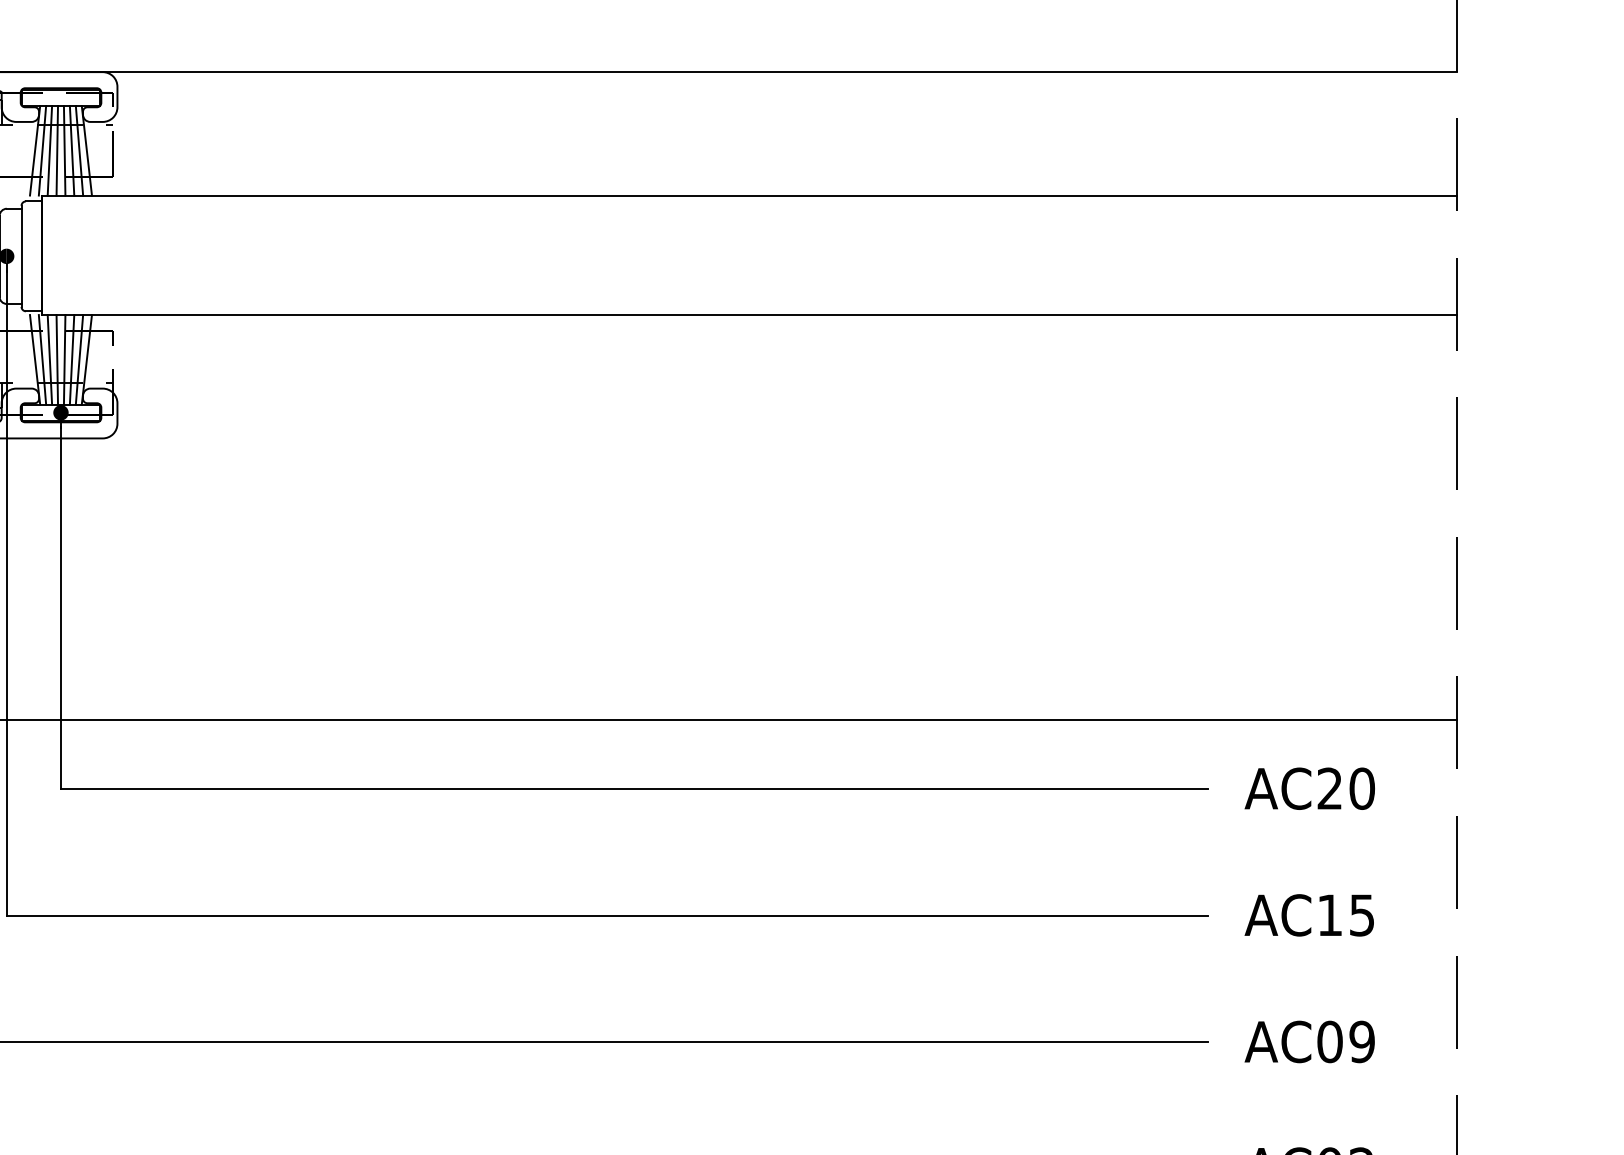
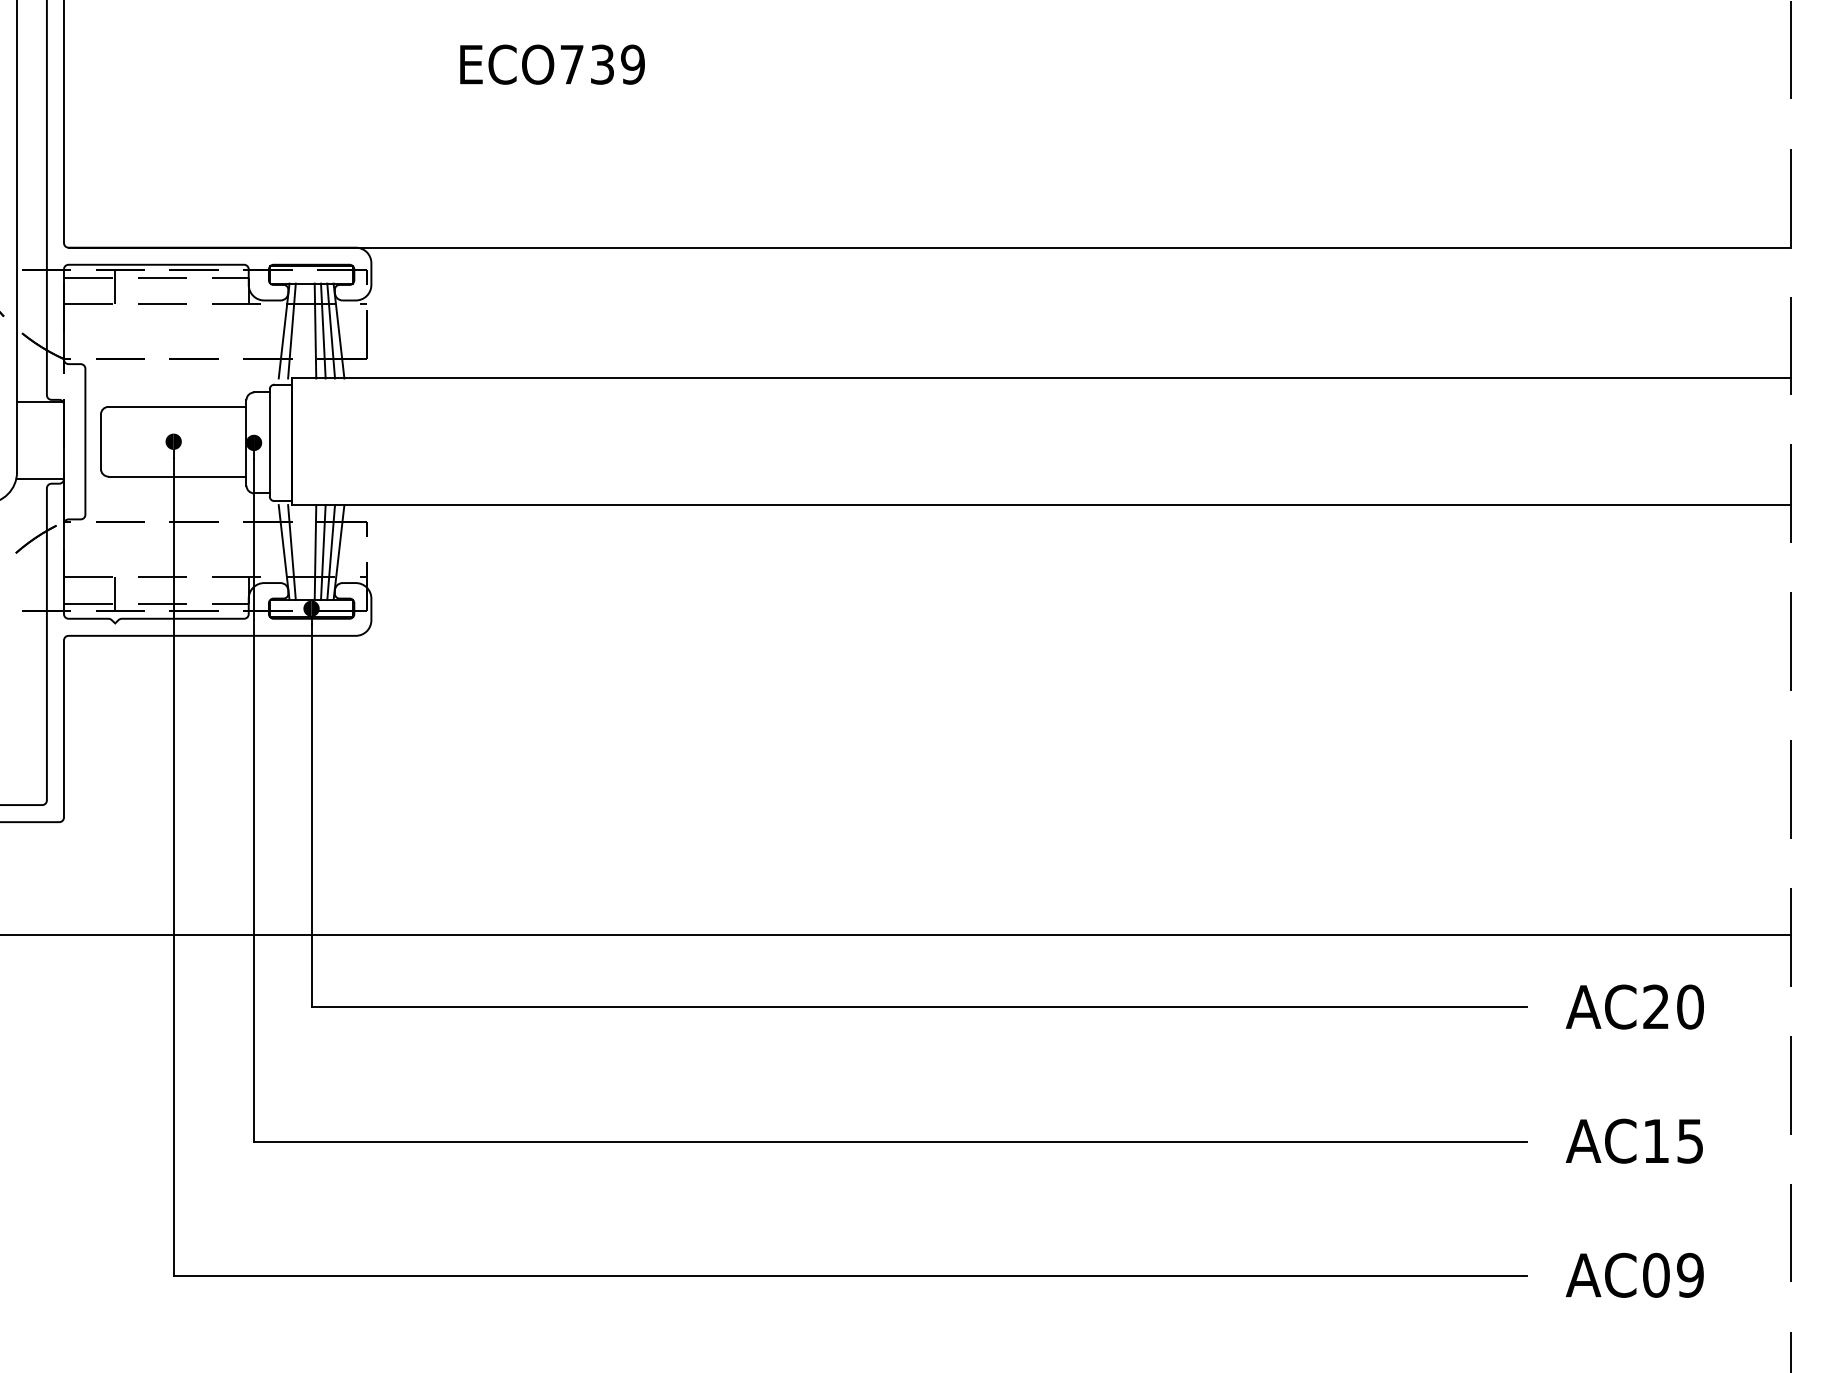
line: (49, 150) -> (299, 330), removed
line: (57, 150) -> (307, 330), removed
line: (49, 359) -> (299, 552), removed
line: (57, 359) -> (307, 552), removed

